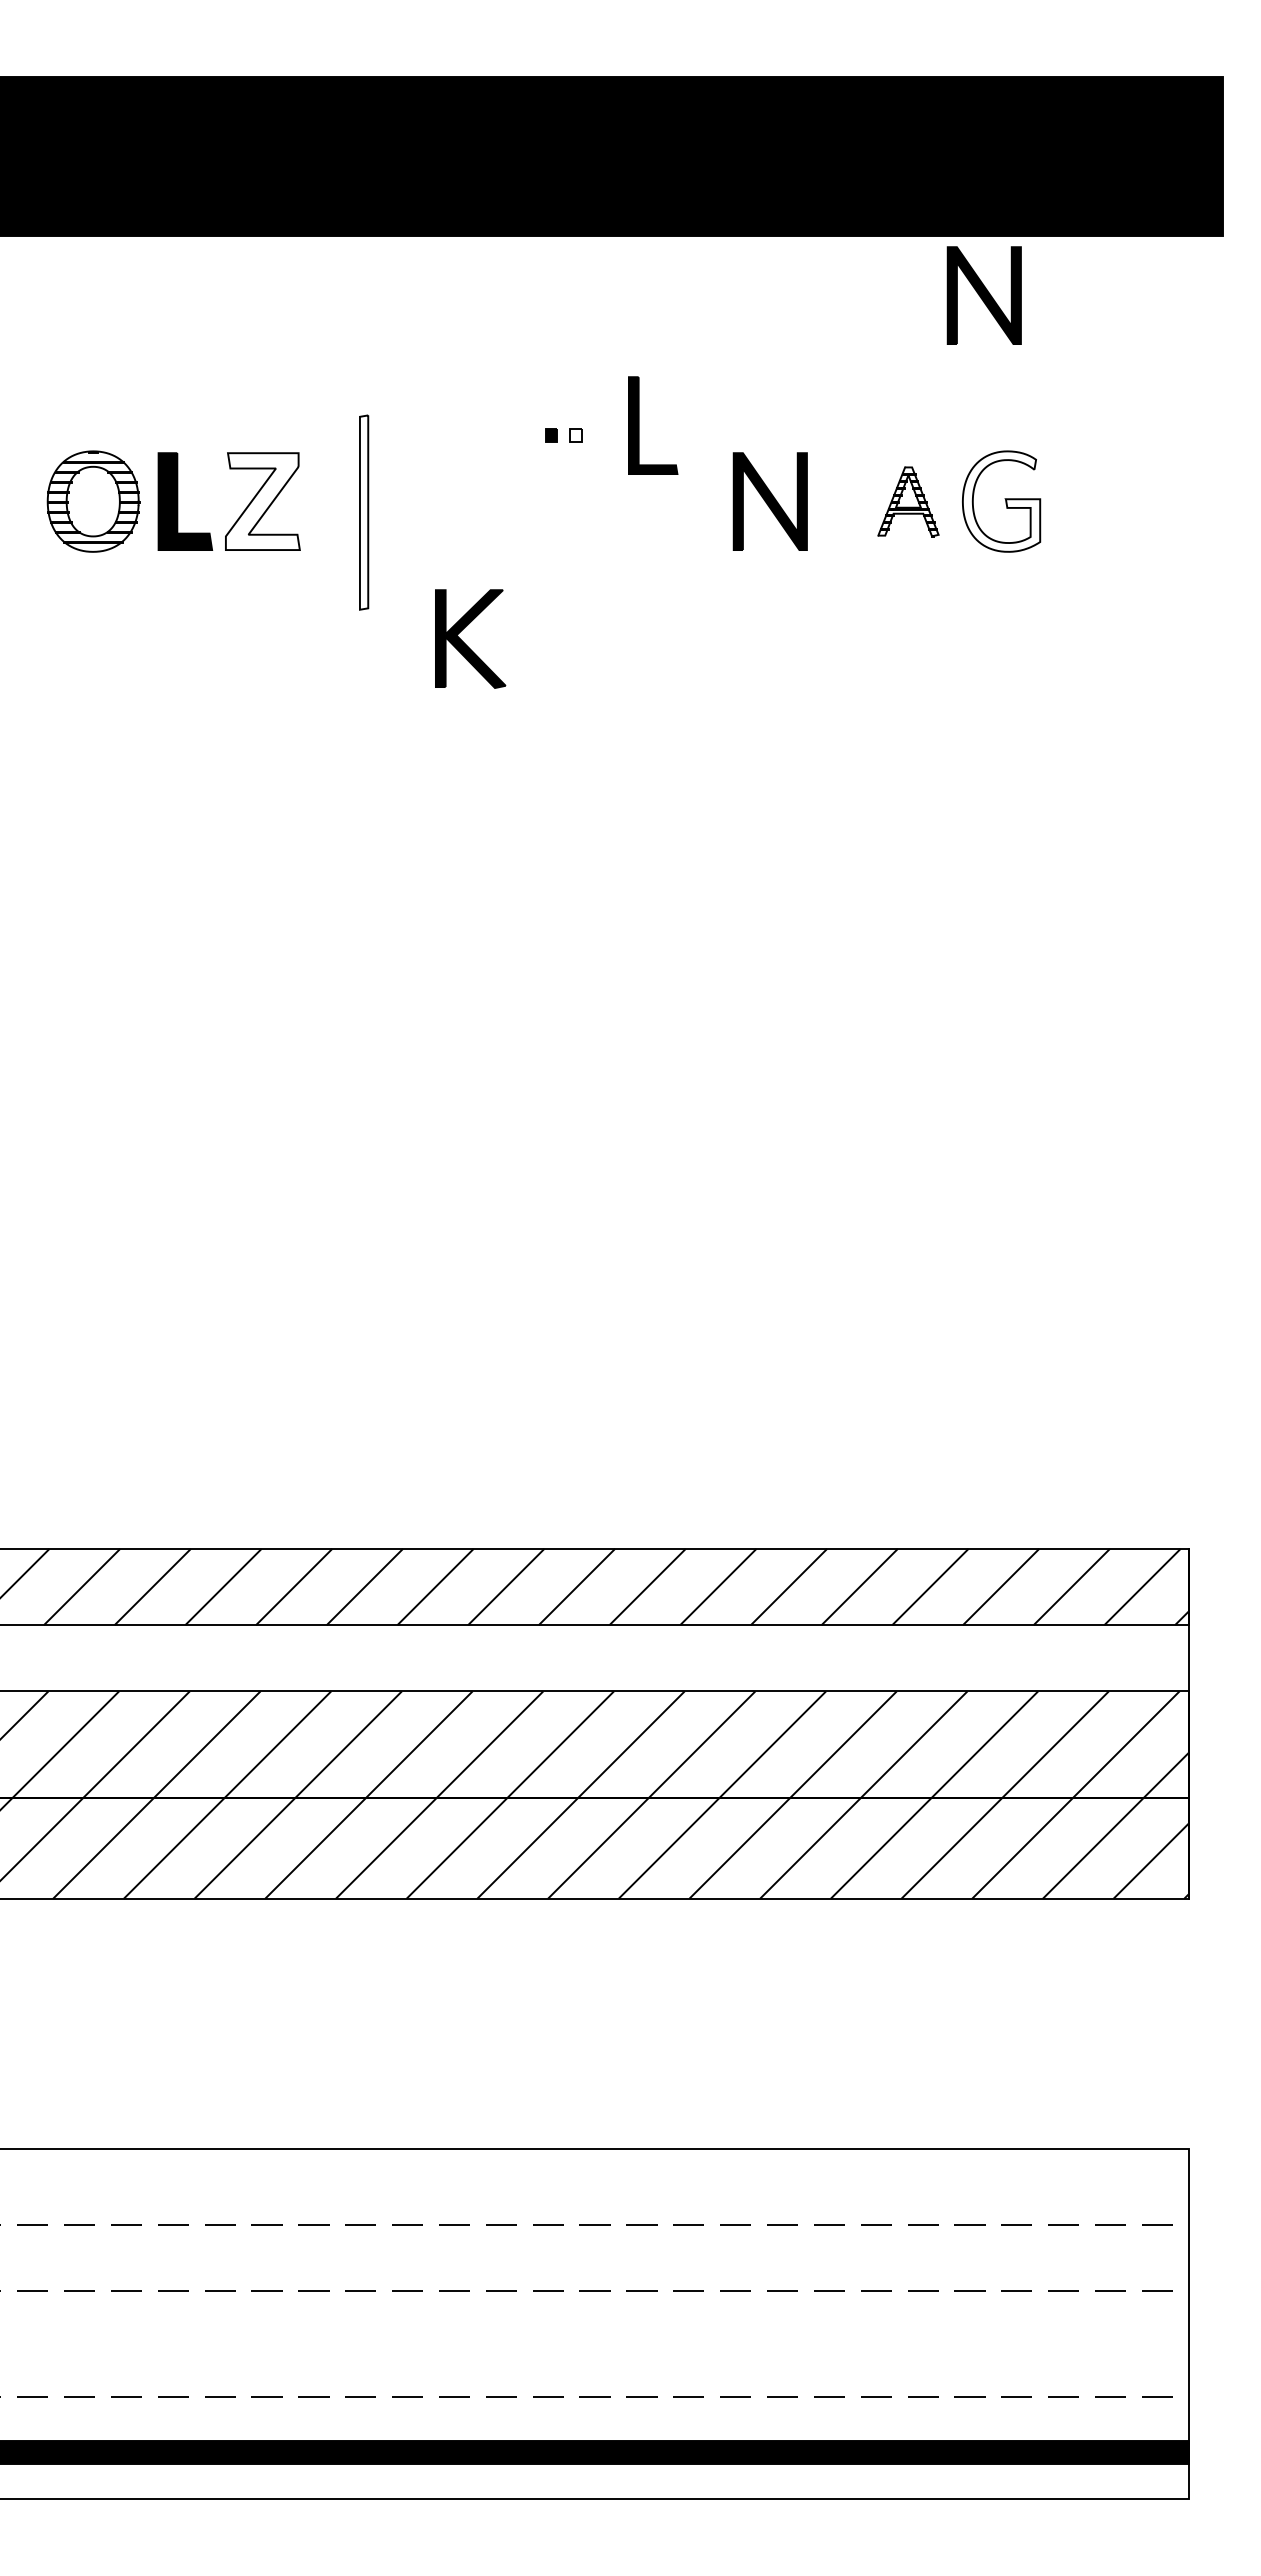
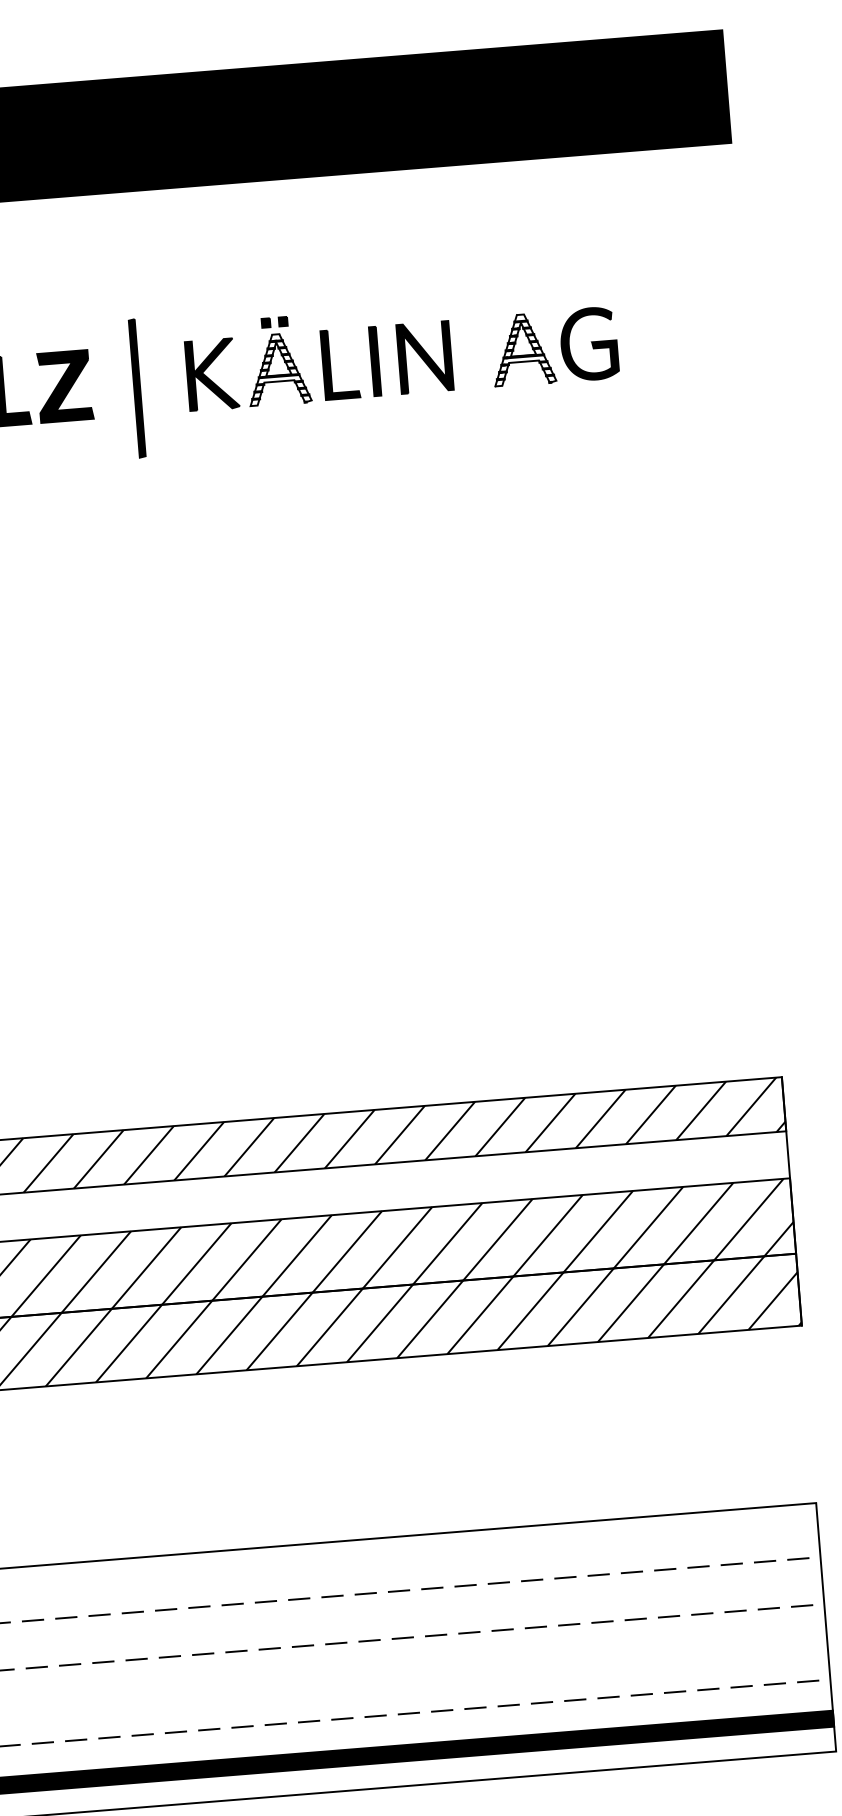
part: (983, 295) -> (564, 198), removed
part: (639, 425) -> (330, 364), moved
fill: (575, 435) -> (282, 321), added
fill: (262, 501) -> (64, 386), added
part: (699, 501) -> (374, 361), added
part: (908, 501) -> (523, 349), size x1.43
fill: (1001, 501) -> (589, 344), added
part: (563, 502) -> (278, 369), added
fill: (363, 512) -> (136, 388), added
part: (465, 643) -> (208, 378), moved

